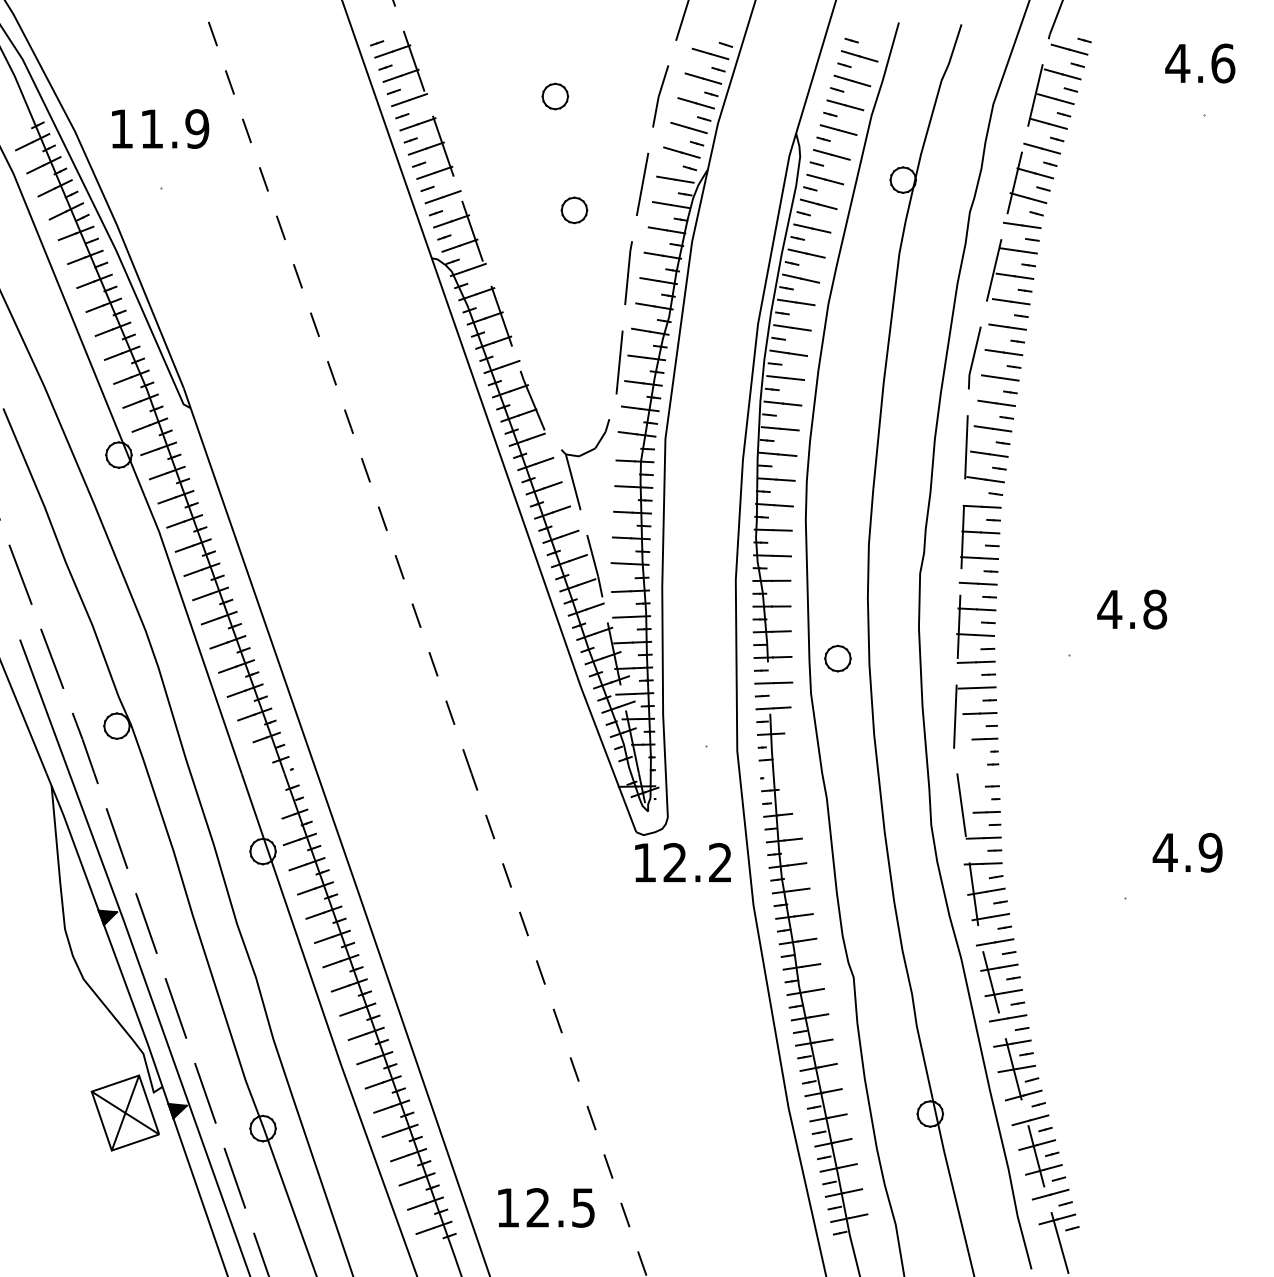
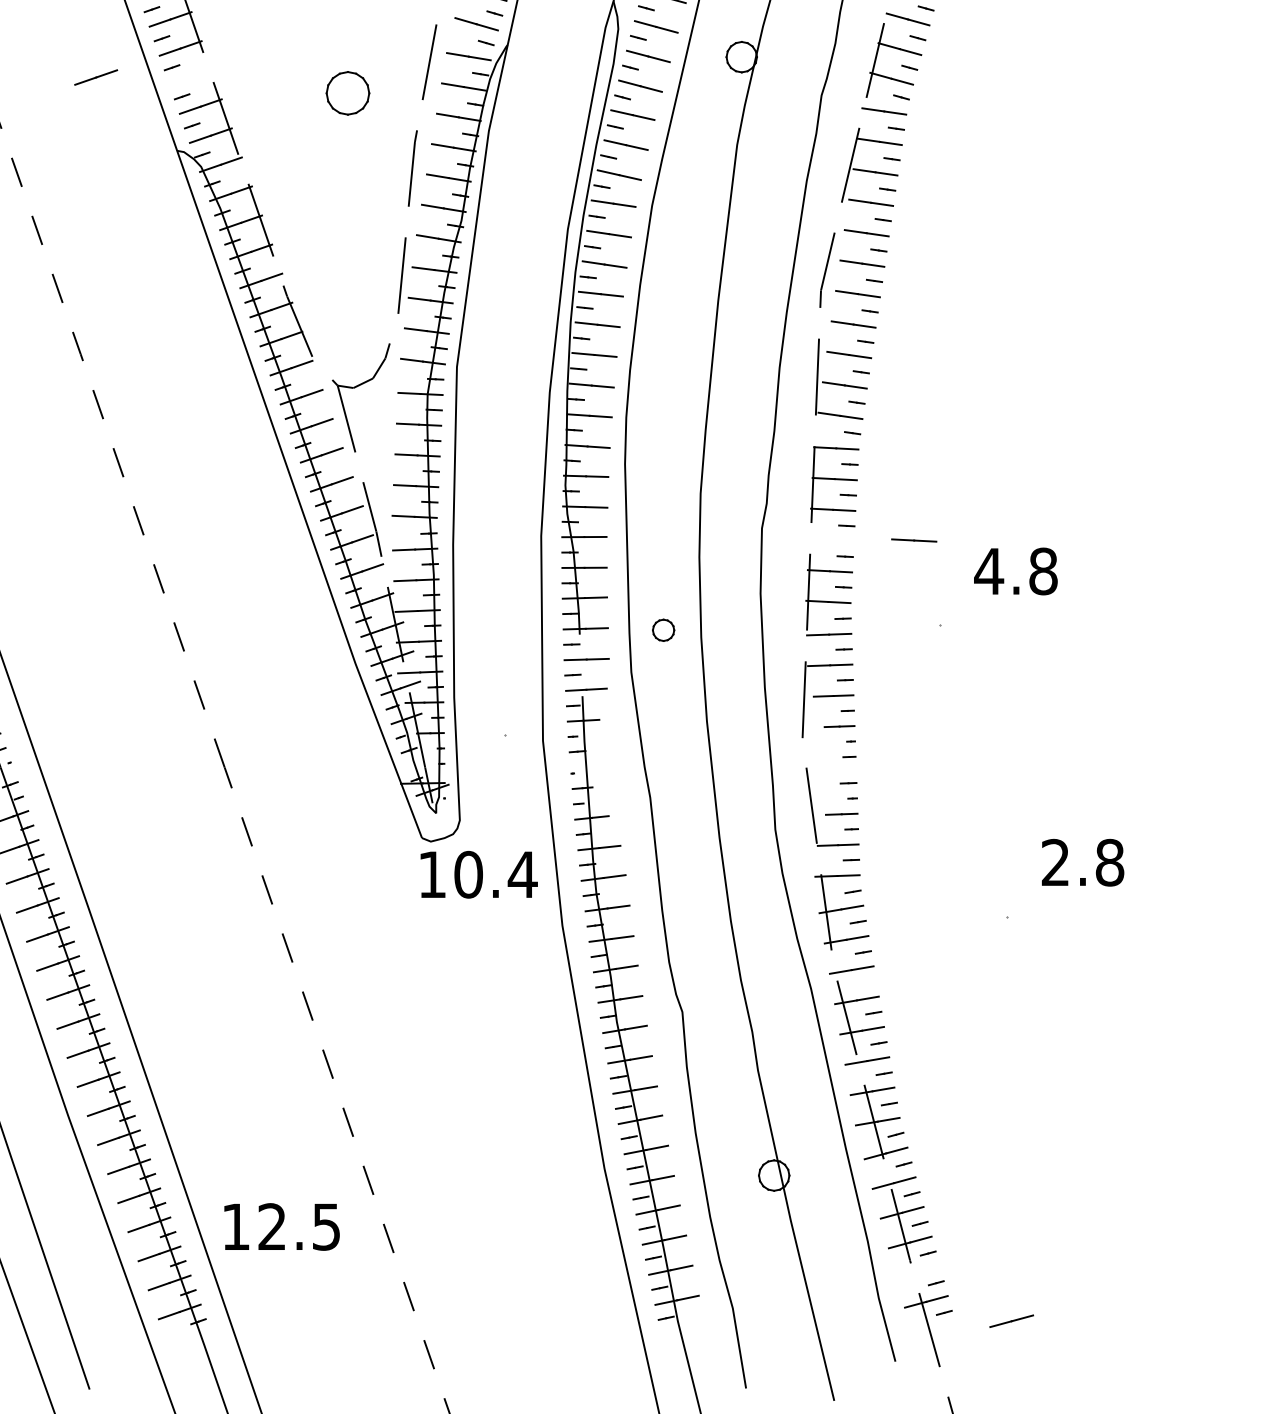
line: (442, 197) -> (95, 77), moved
part: (574, 210) -> (348, 93), size x1.4
line: (977, 583) -> (913, 540), moved
part: (837, 658) -> (663, 630), size x0.7
text: (1187, 852) -> (1082, 862), 4.9 -> 2.8
text: (697, 862) -> (495, 874), 12.2 -> 10.4
line: (1008, 953) -> (867, 983), removed
line: (1050, 1194) -> (1011, 1321), moved
text: (546, 1207) -> (282, 1226), moved

